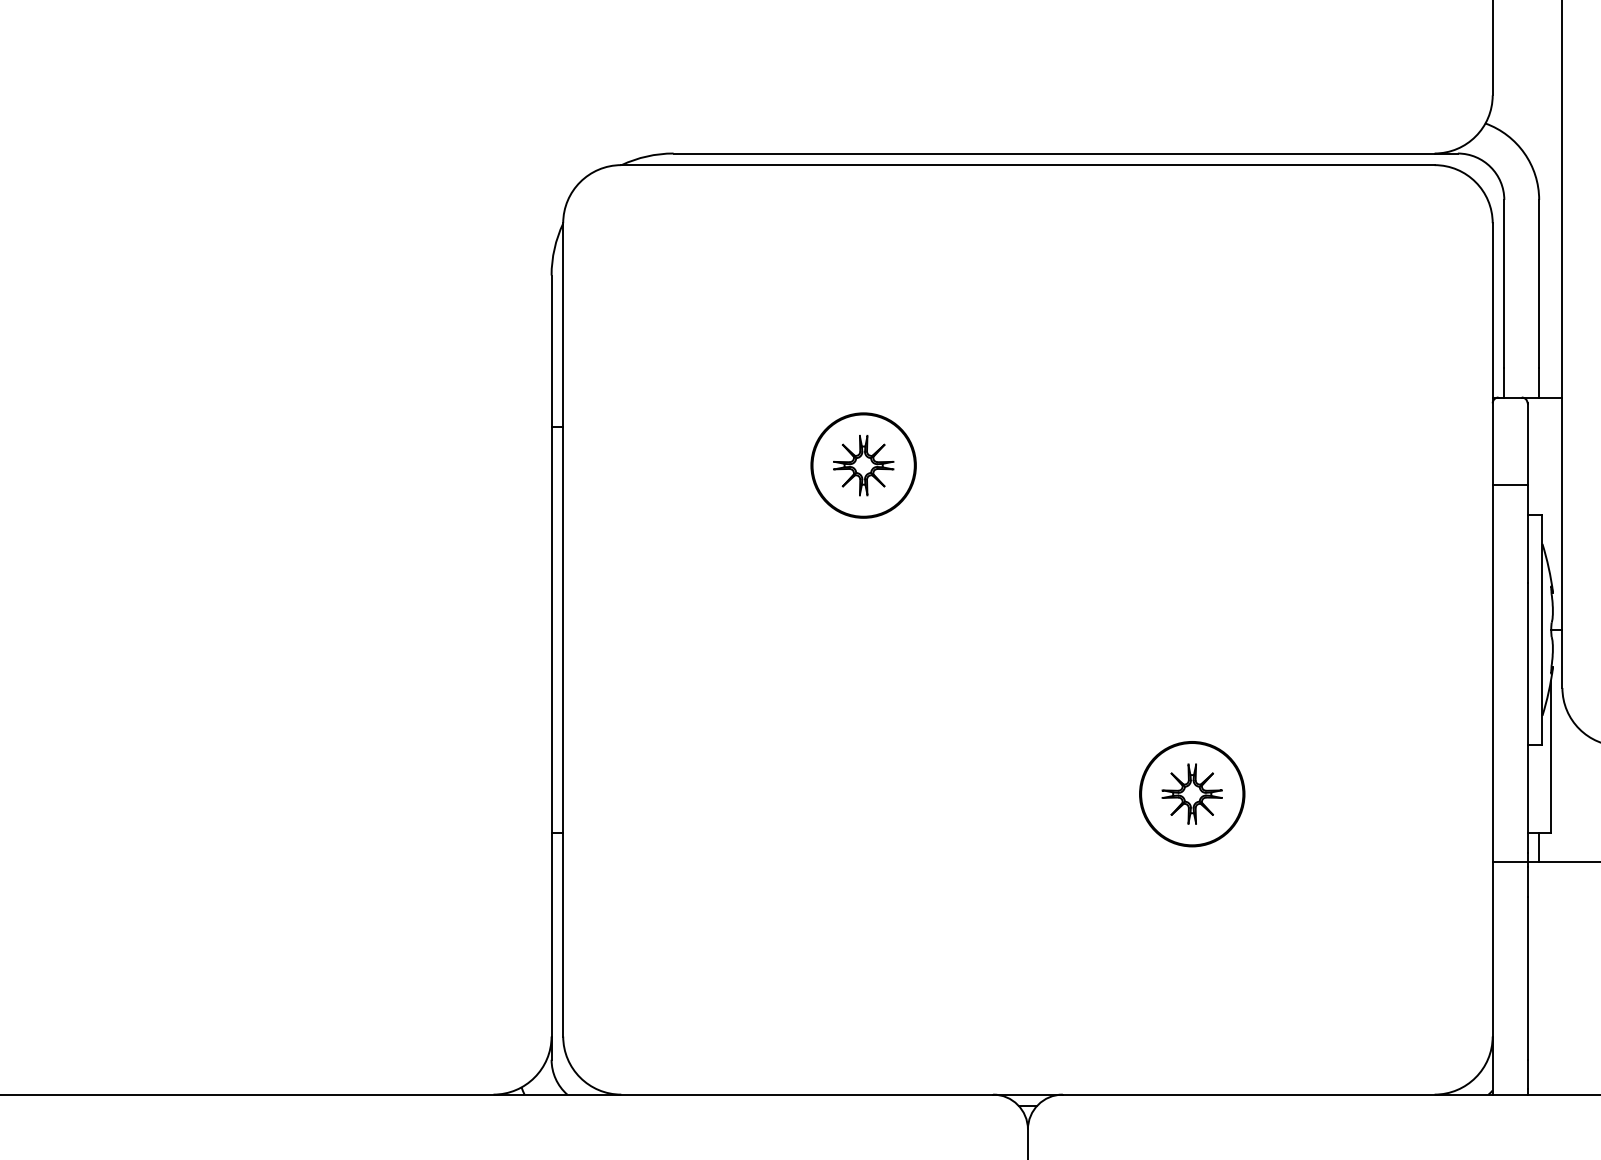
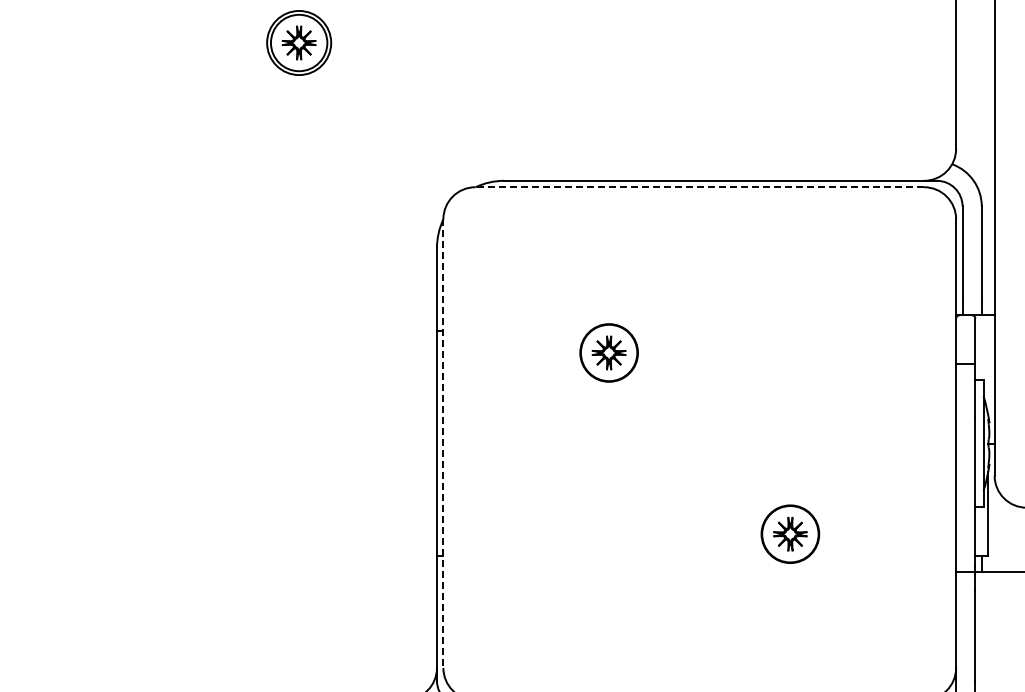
line: (1027, 165) -> (699, 187), solid -> dashed
line: (563, 631) -> (443, 444), solid -> dashed

